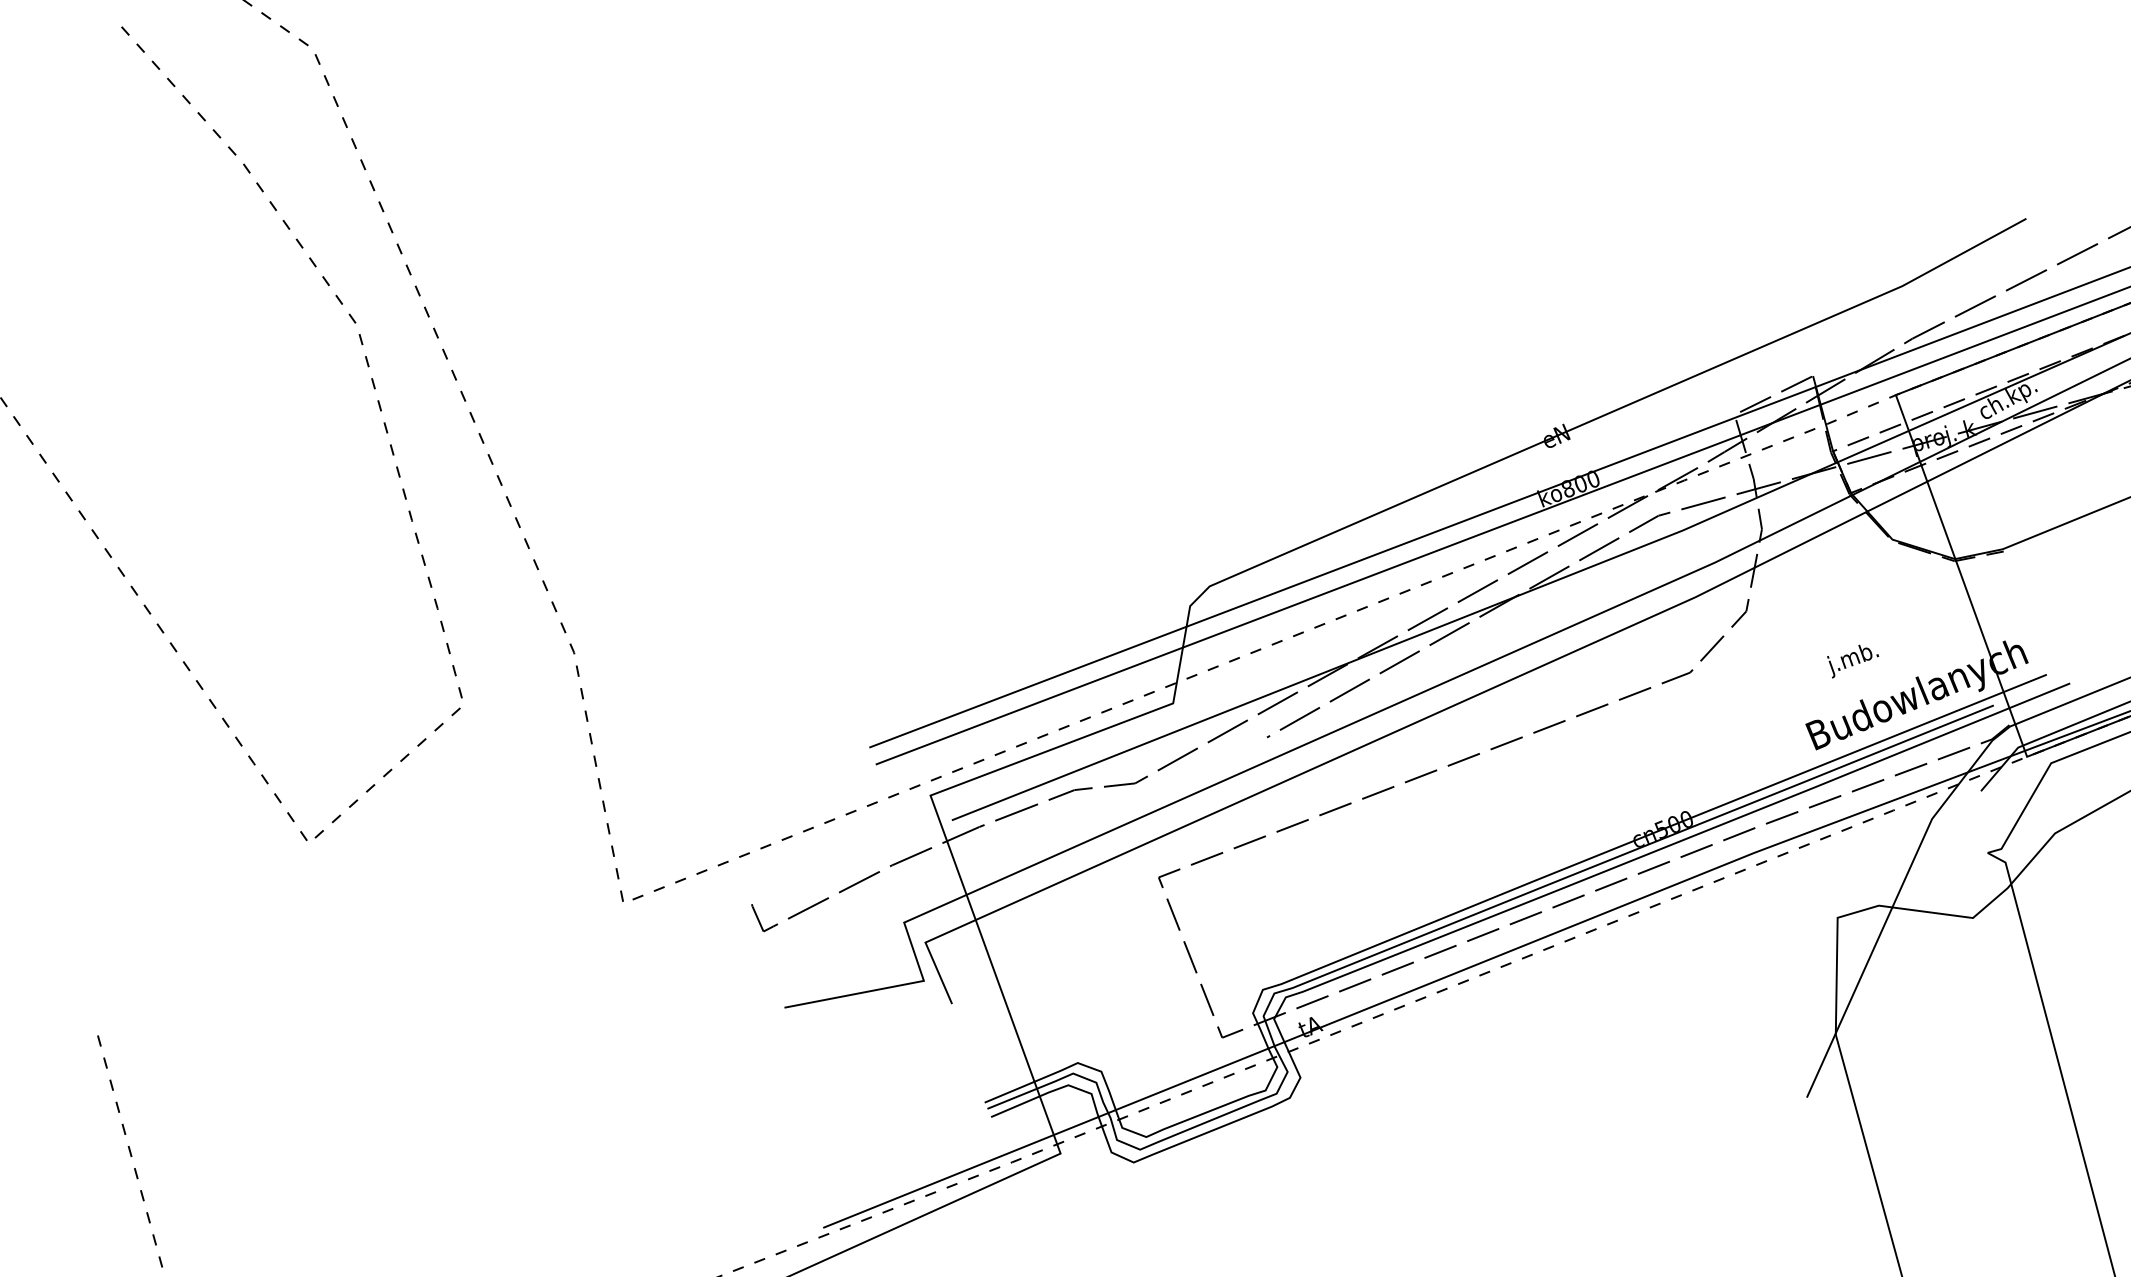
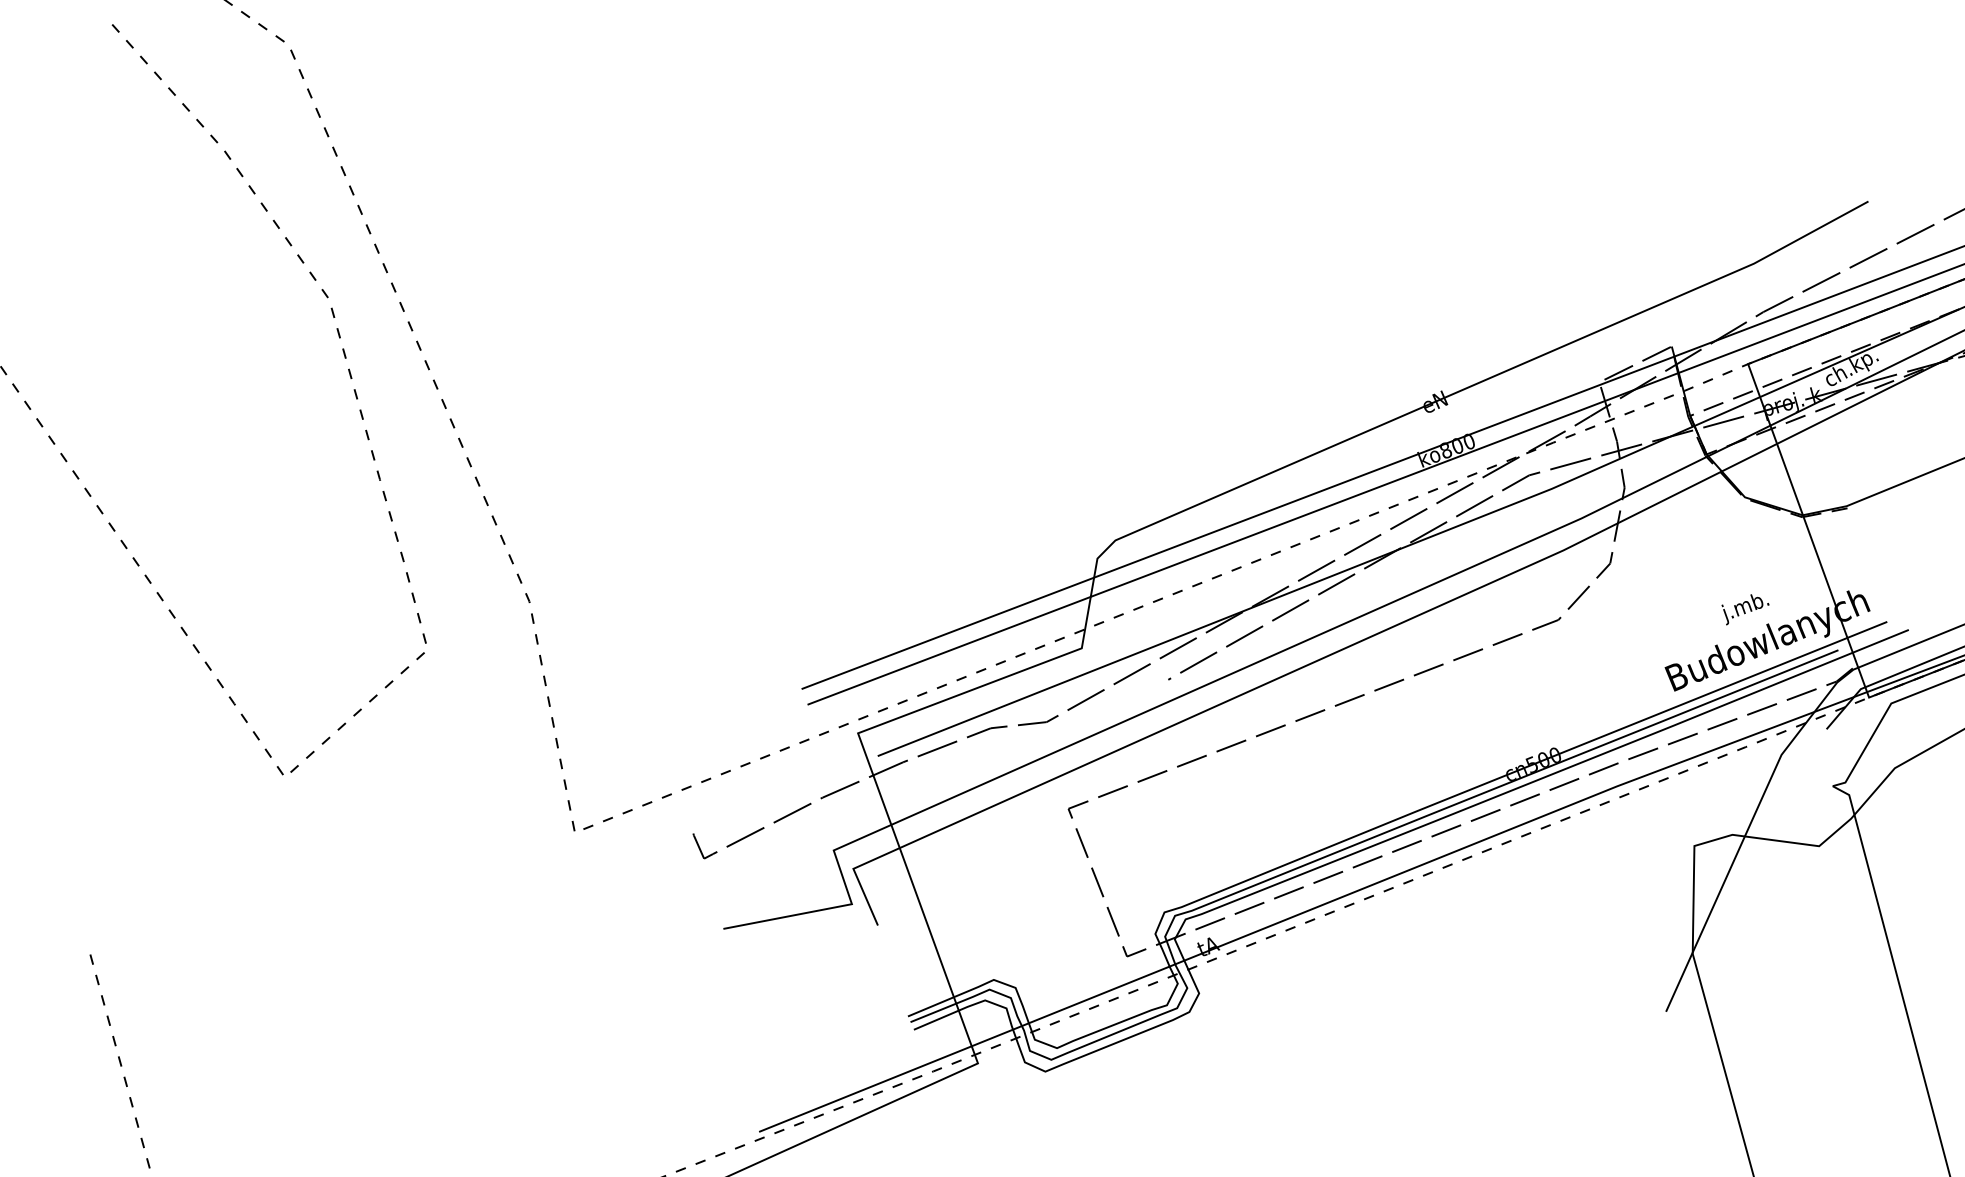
text: (1853, 661) -> (1745, 609), moved

